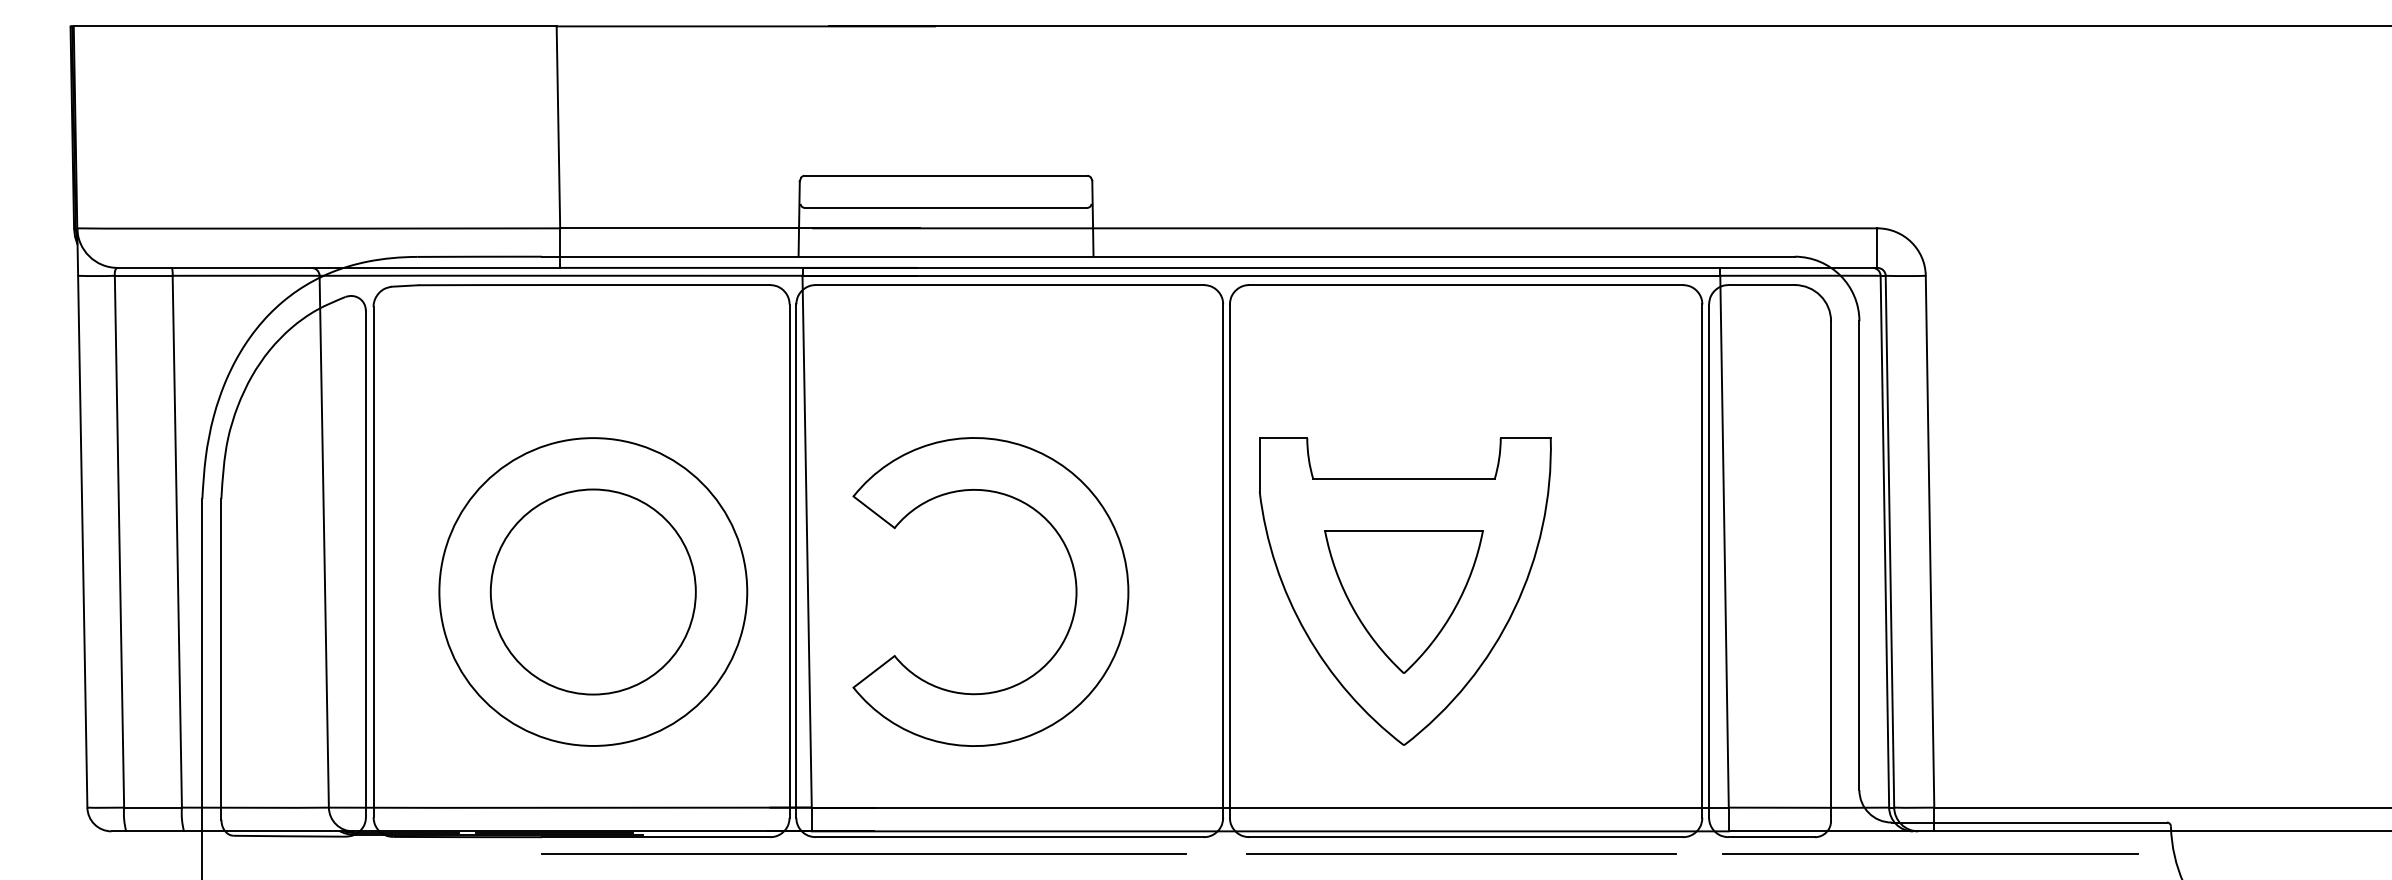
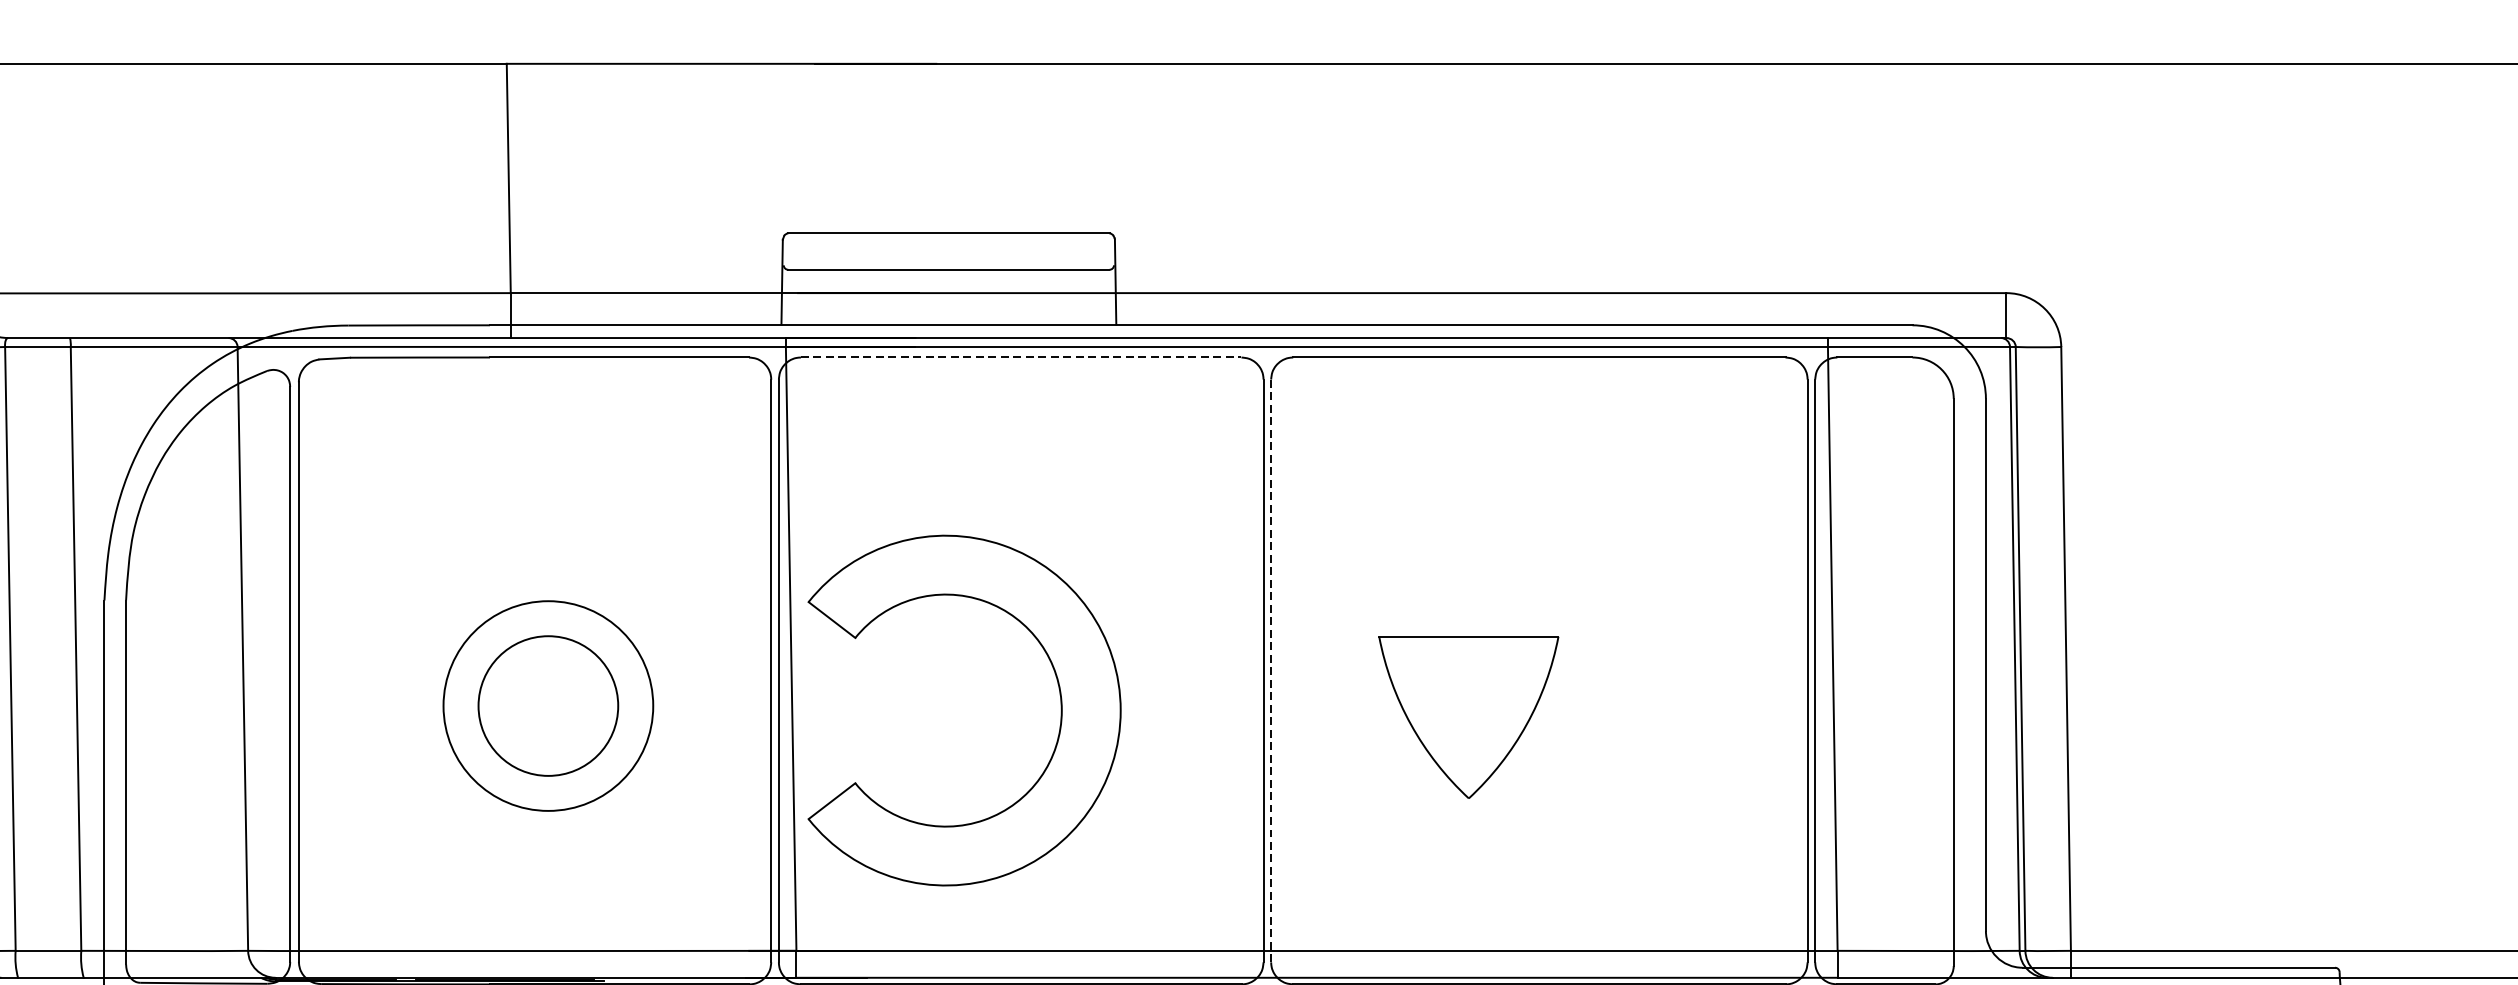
line: (1010, 285) -> (1022, 358), solid -> dashed
line: (1229, 561) -> (1270, 671), solid -> dashed
part: (1074, 579) -> (1059, 696), moved
circle: (592, 591) -> (547, 705), size x0.6
circle: (593, 591) -> (548, 705), size x0.6
part: (1404, 591) -> (1469, 705), removed

